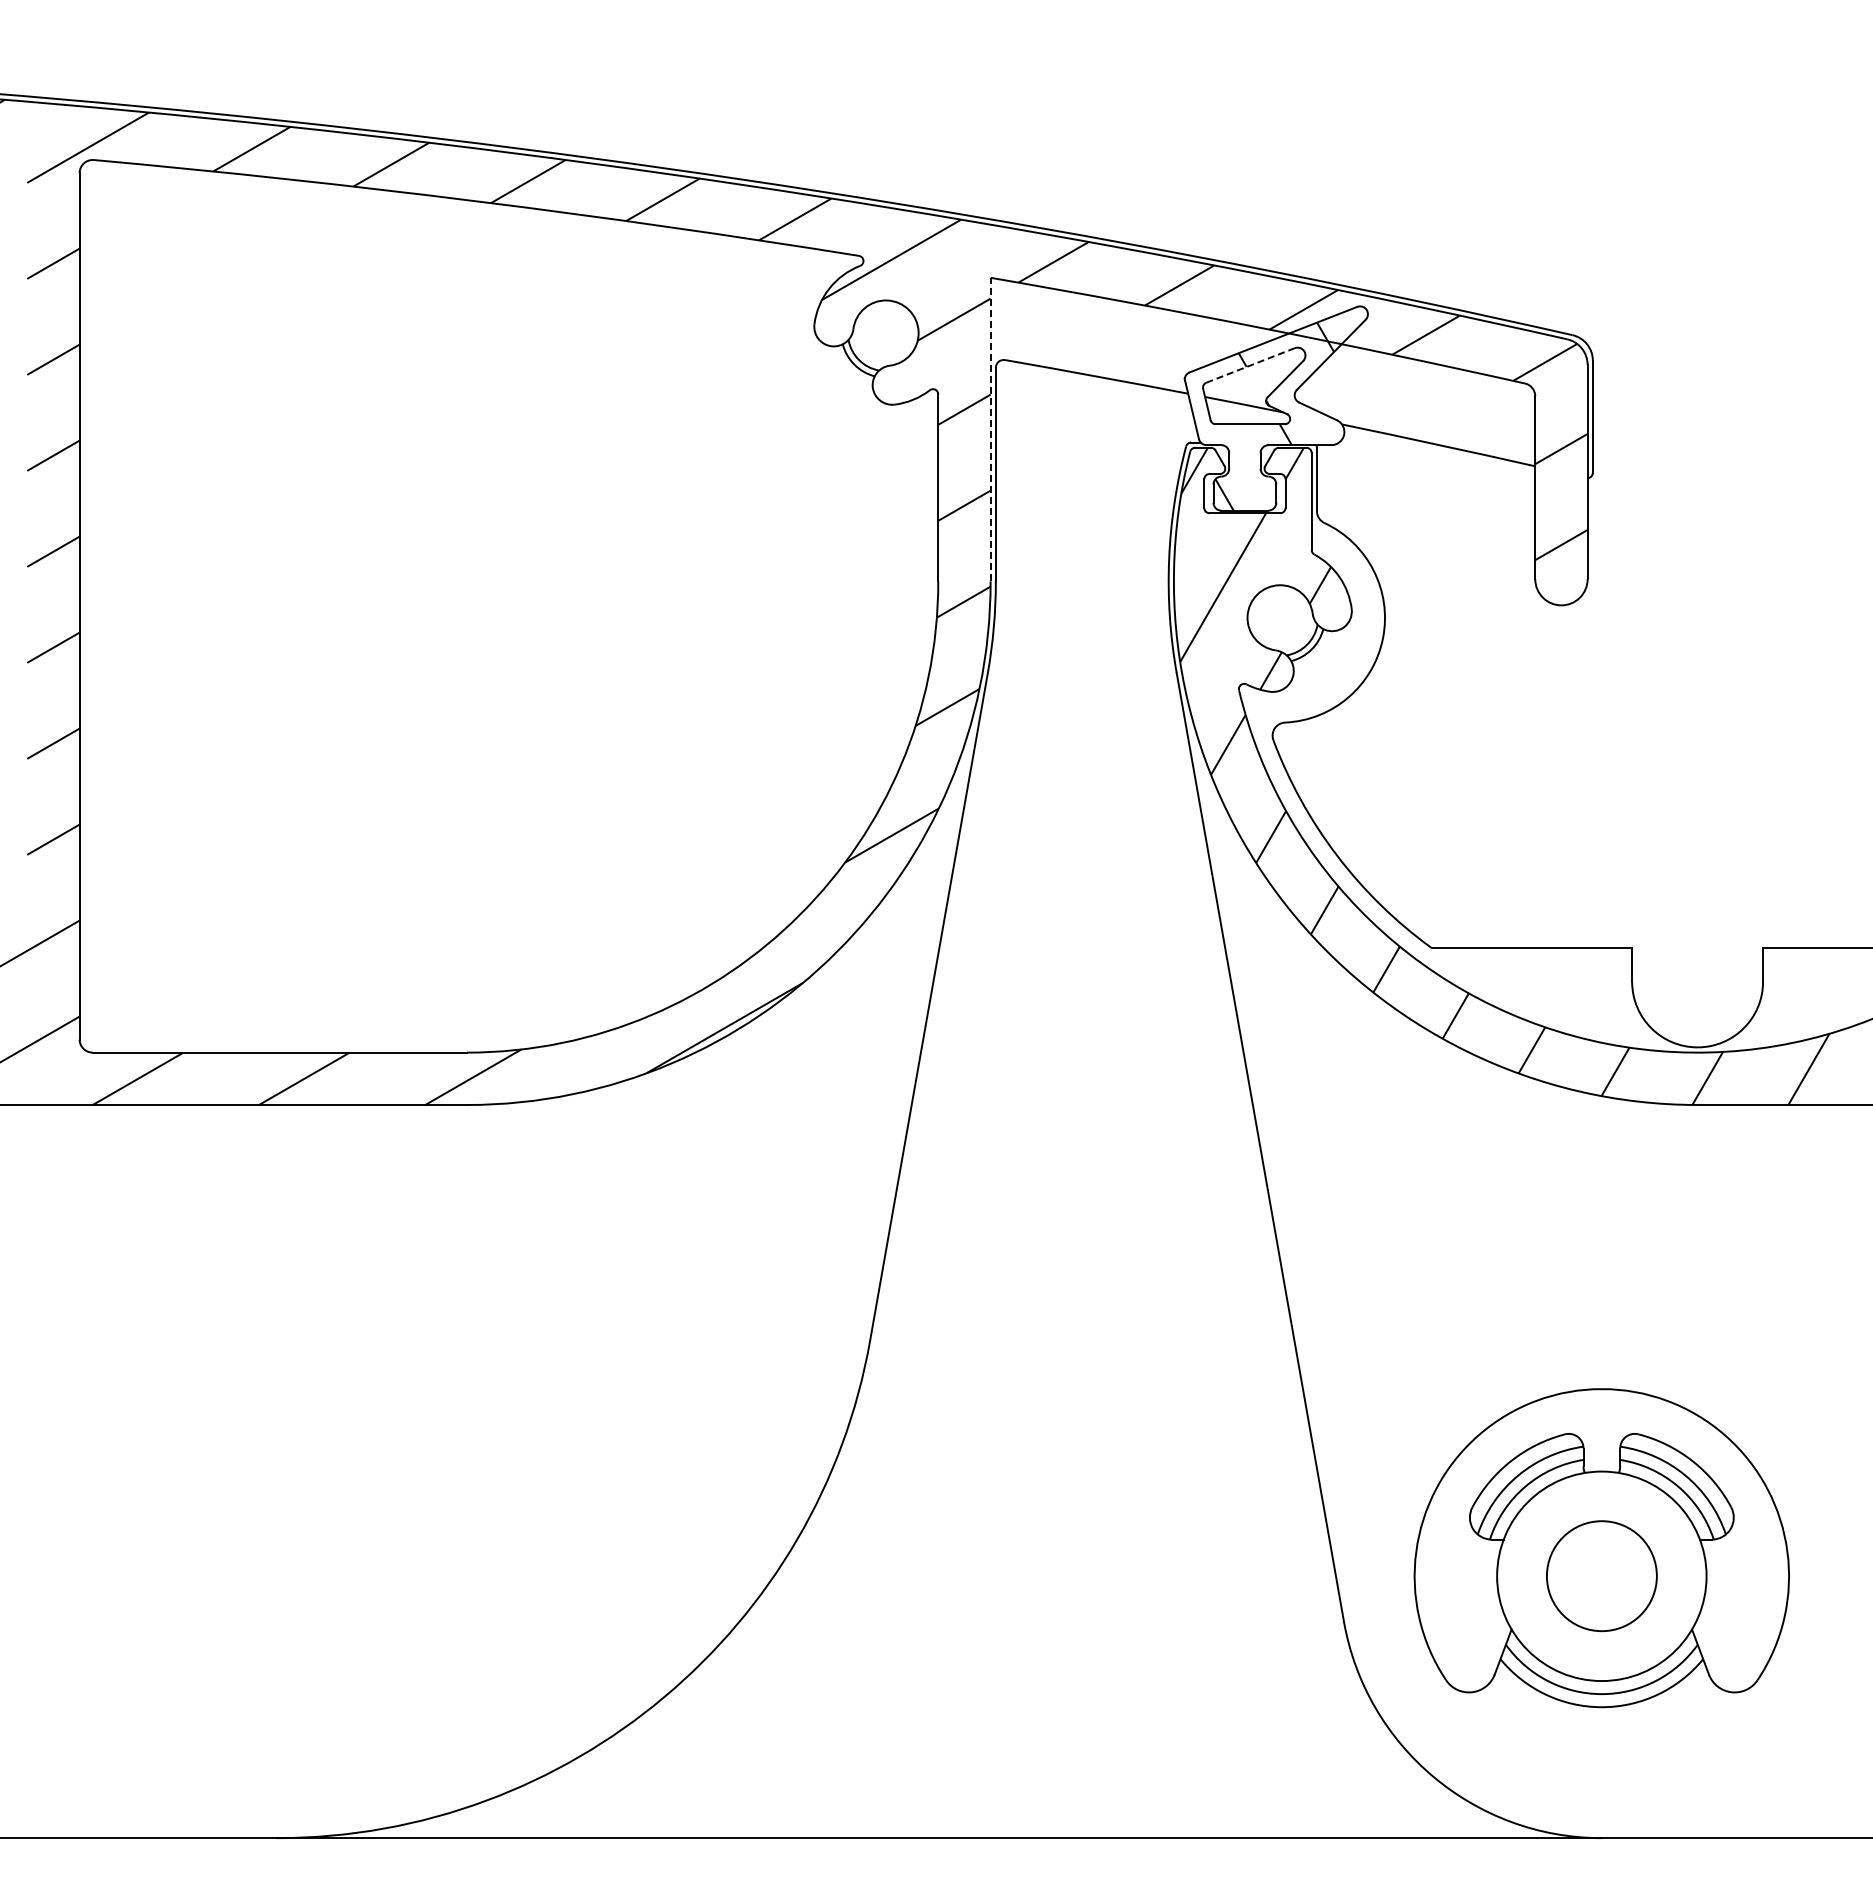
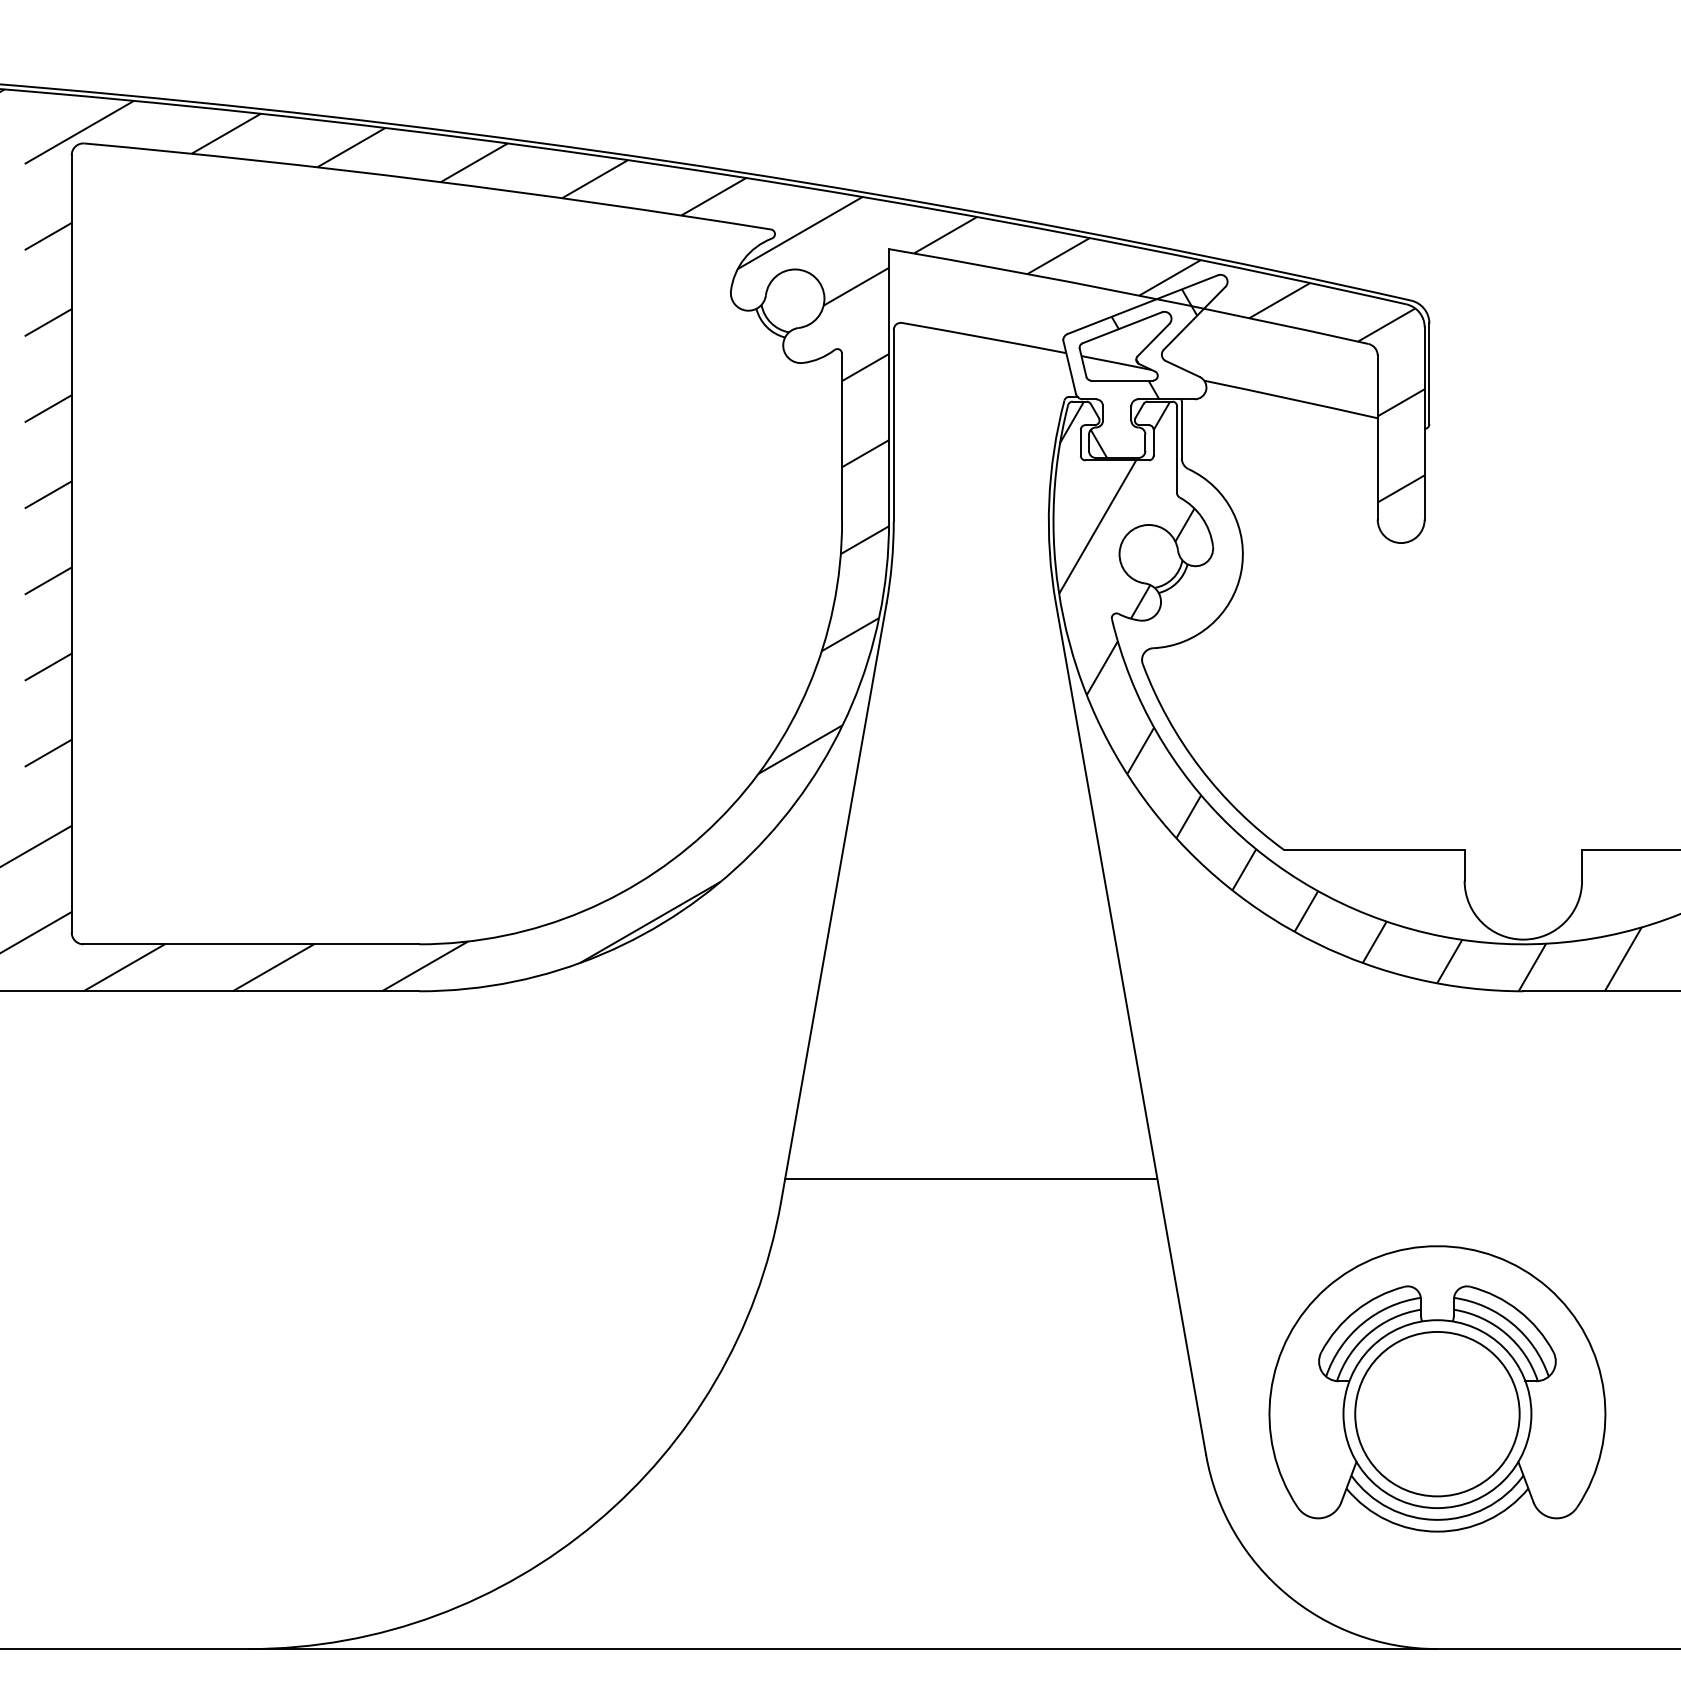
line: (1251, 365) -> (1123, 327), dashed -> solid
line: (990, 429) -> (888, 385), dashed -> solid
line: (1081, 1314) -> (970, 1179), added
circle: (1601, 1575) -> (1437, 1413), size x1.67

